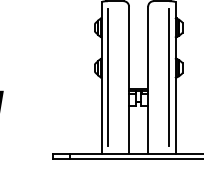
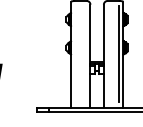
line: (107, 77) -> (75, 54), removed

